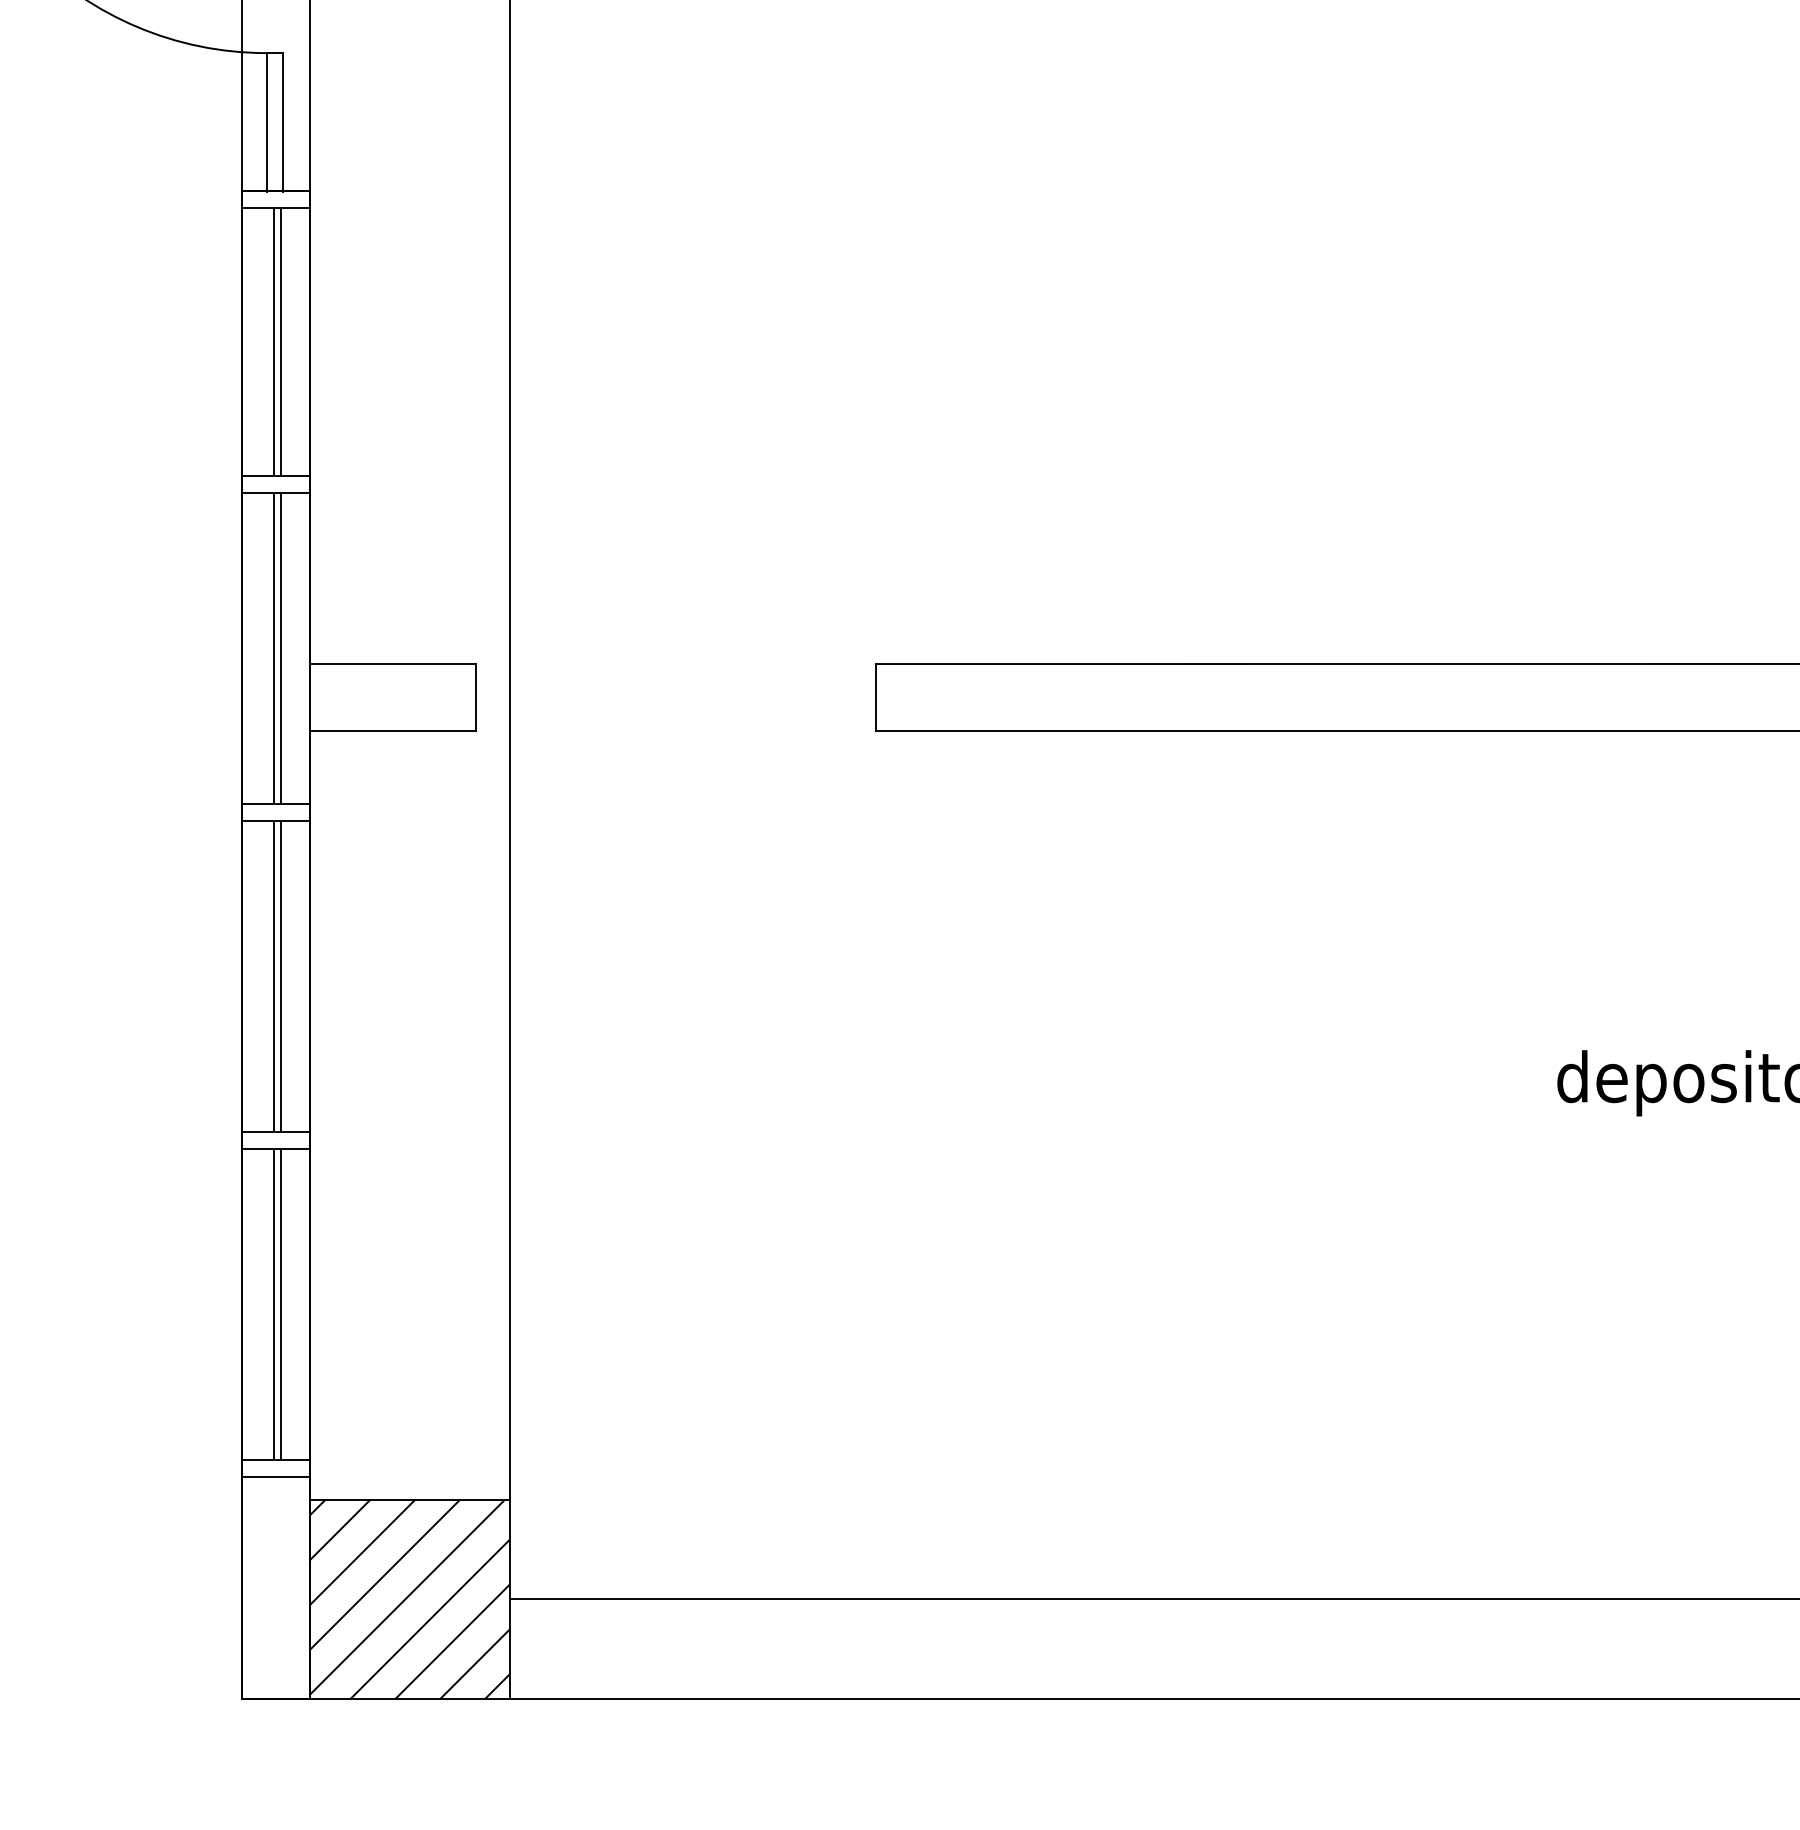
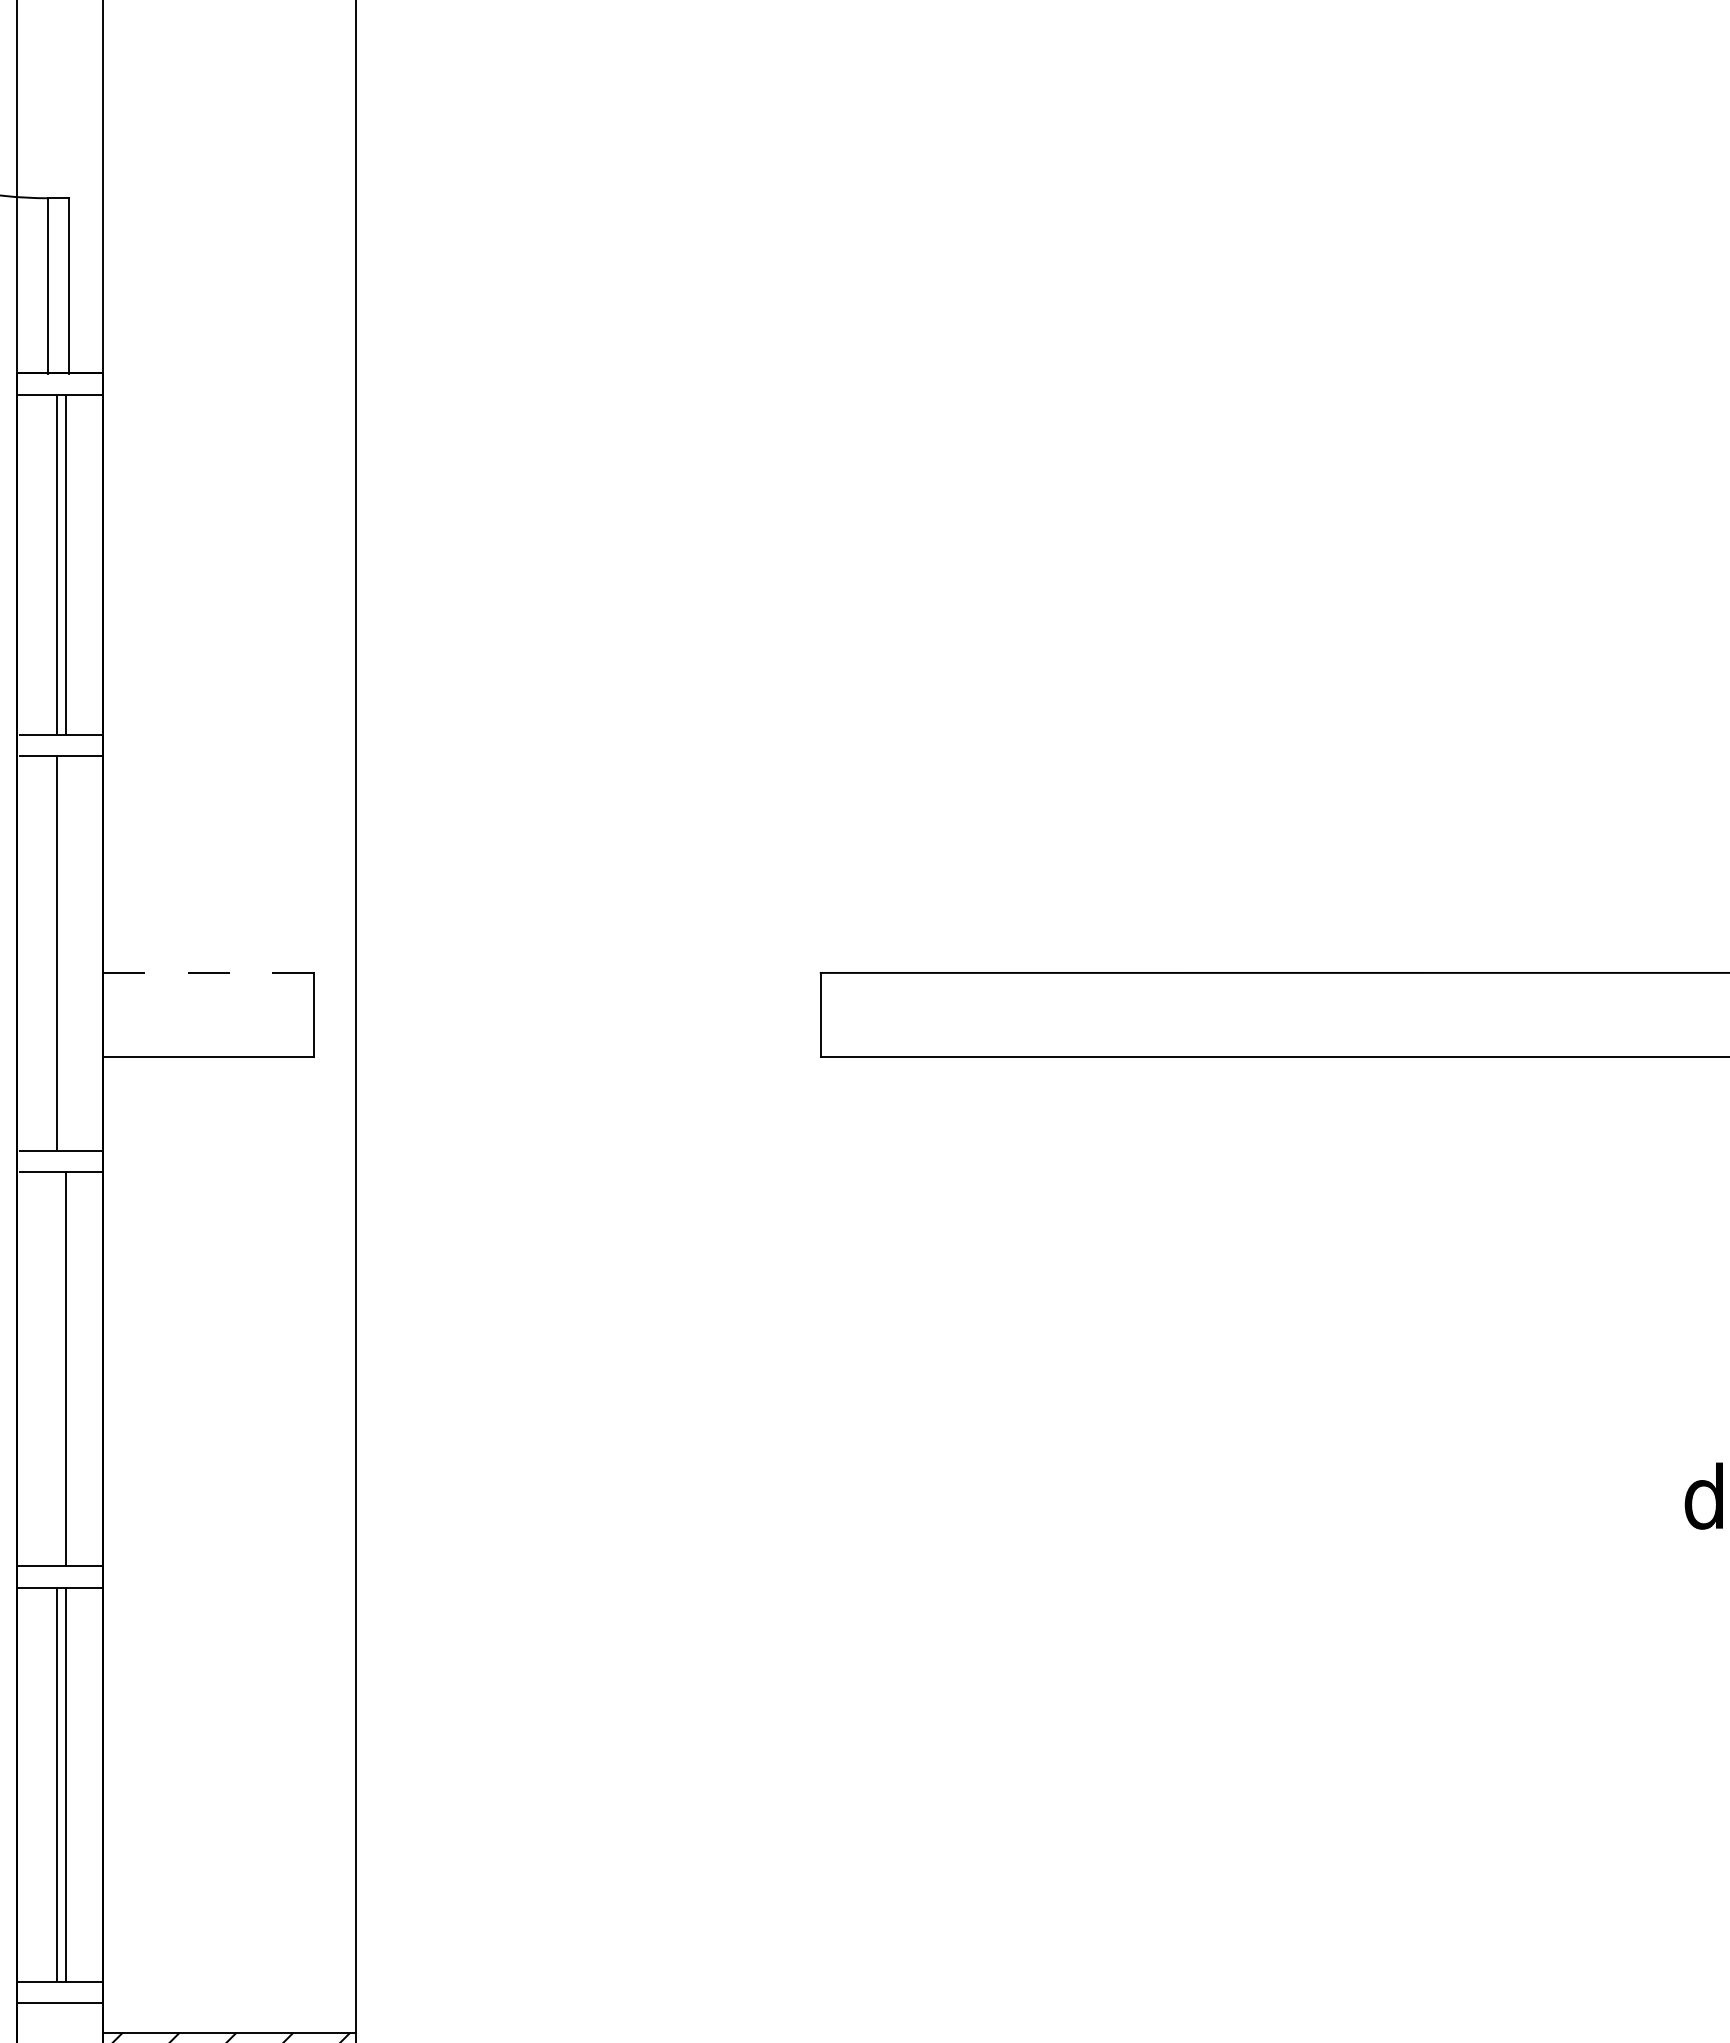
line: (280, 648) -> (65, 953), removed
line: (393, 663) -> (208, 972), solid -> dashed
line: (273, 976) -> (56, 1369), removed

